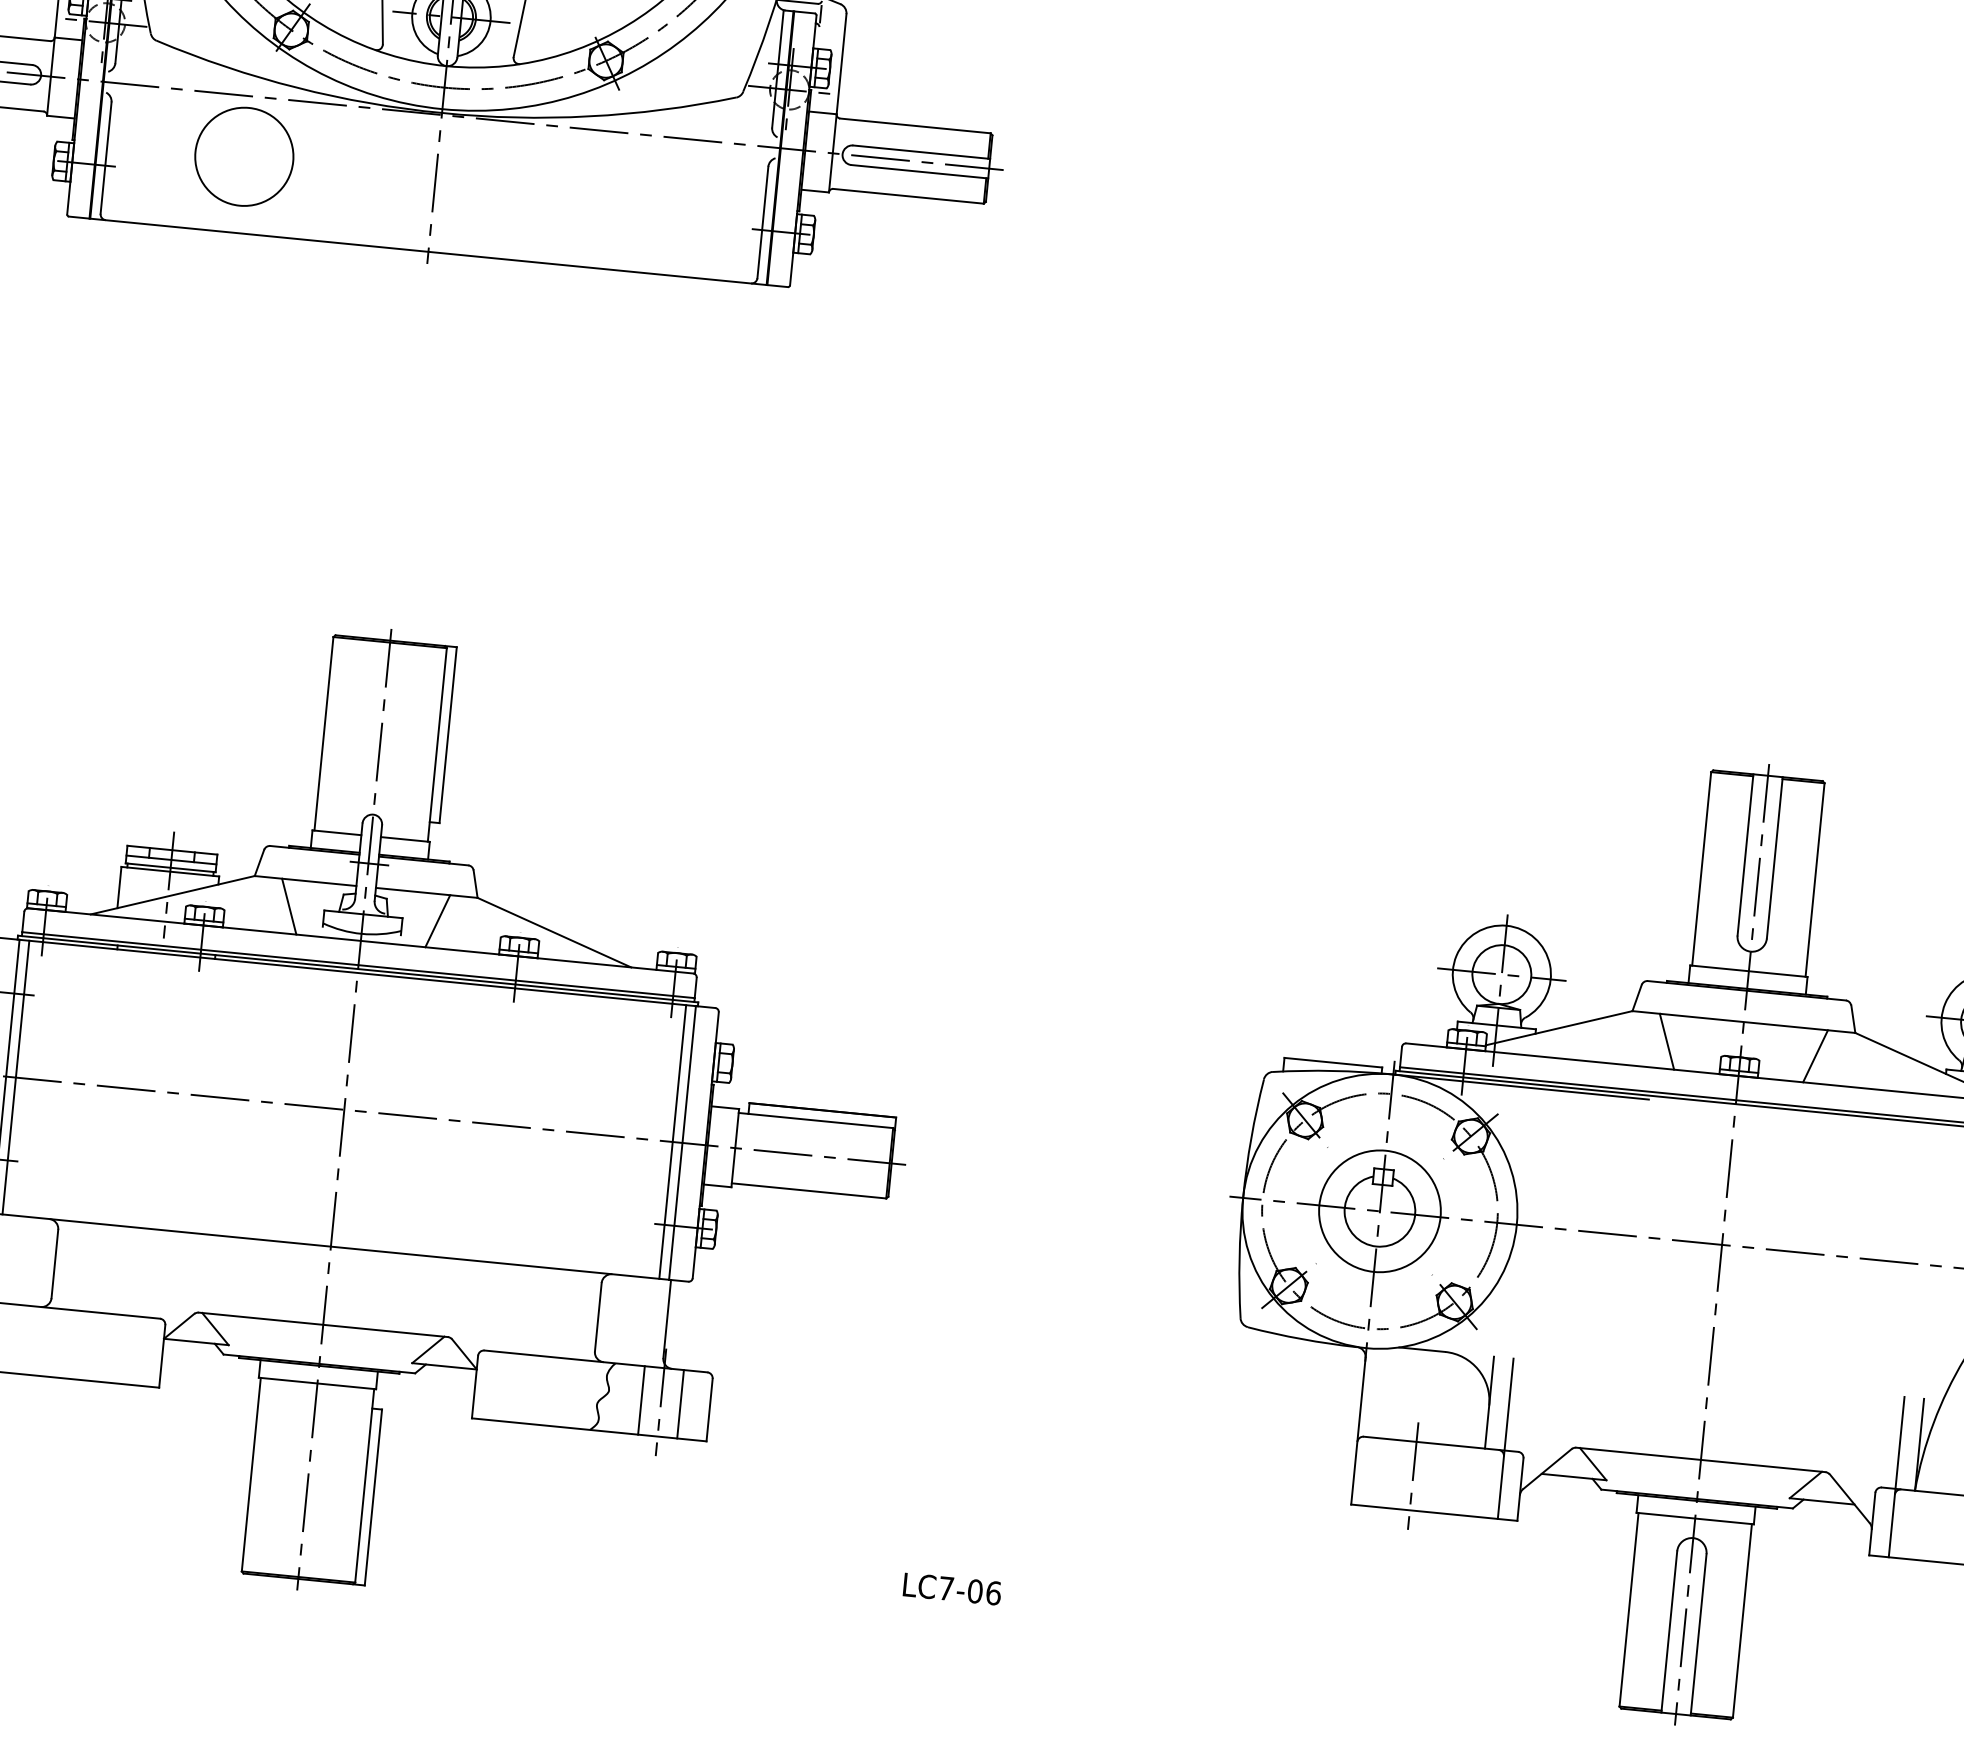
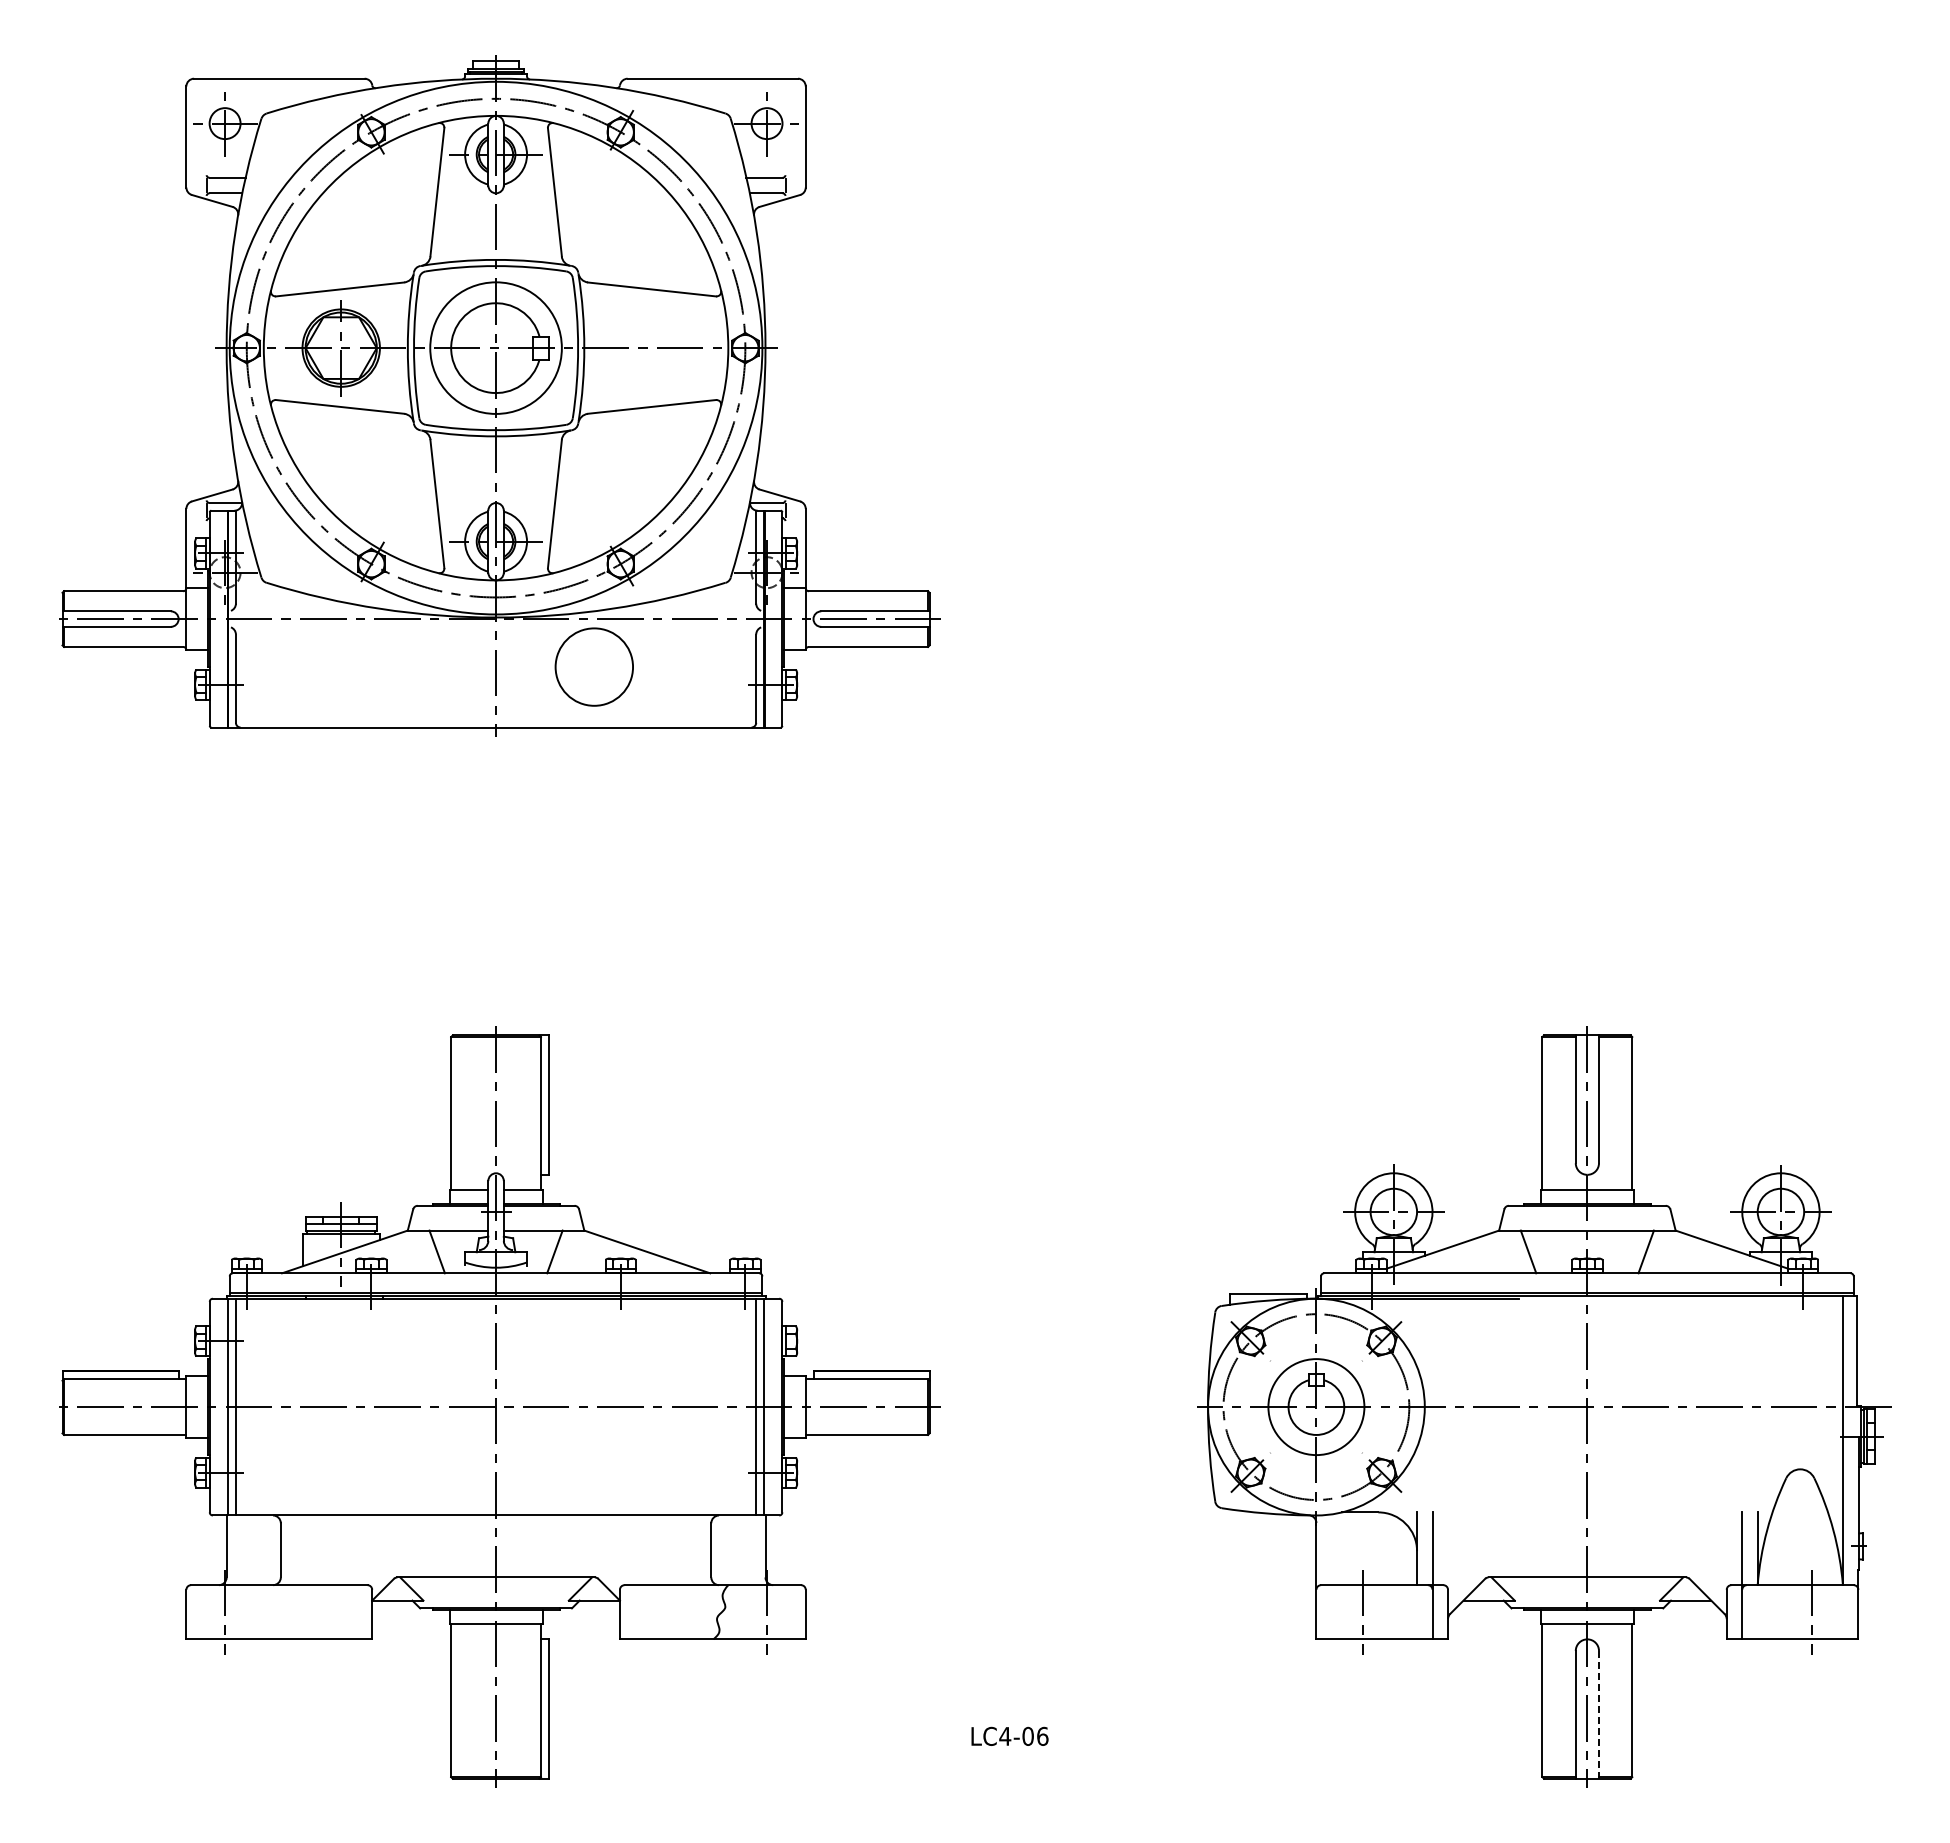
circle: (243, 155) -> (593, 666), moved
line: (641, 1400) -> (751, 1612), removed
line: (680, 1404) -> (782, 1612), removed
text: (946, 1588) -> (1005, 1736), LC7-06 -> LC4-06
line: (1699, 1634) -> (1599, 1714), solid -> dashed

